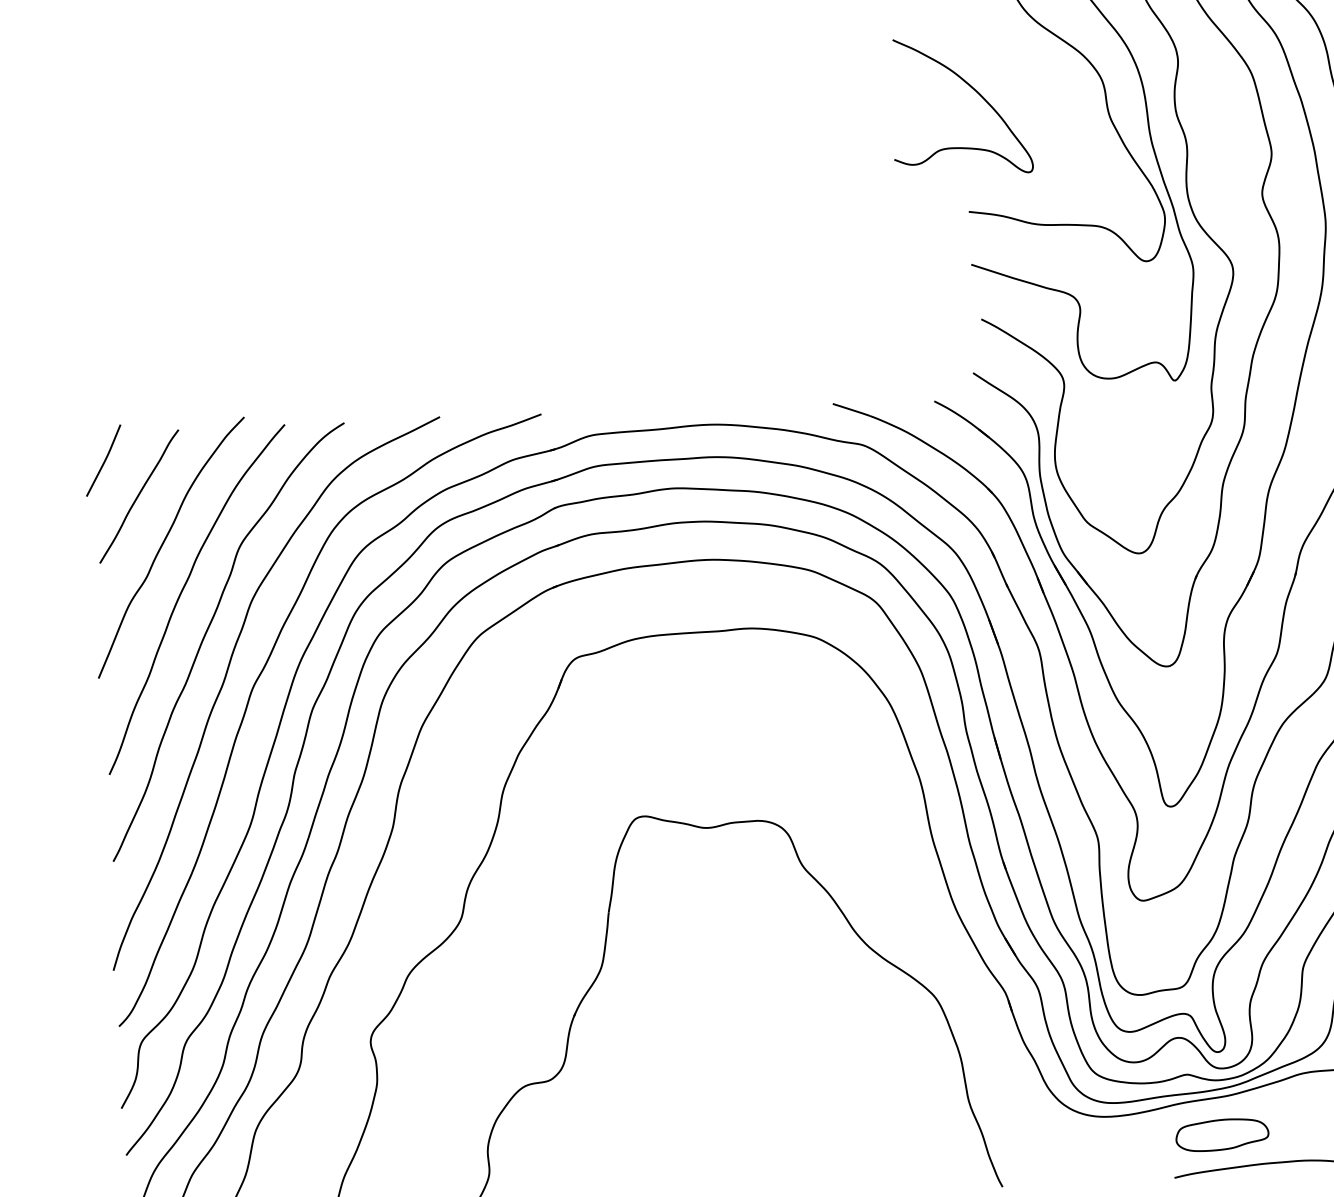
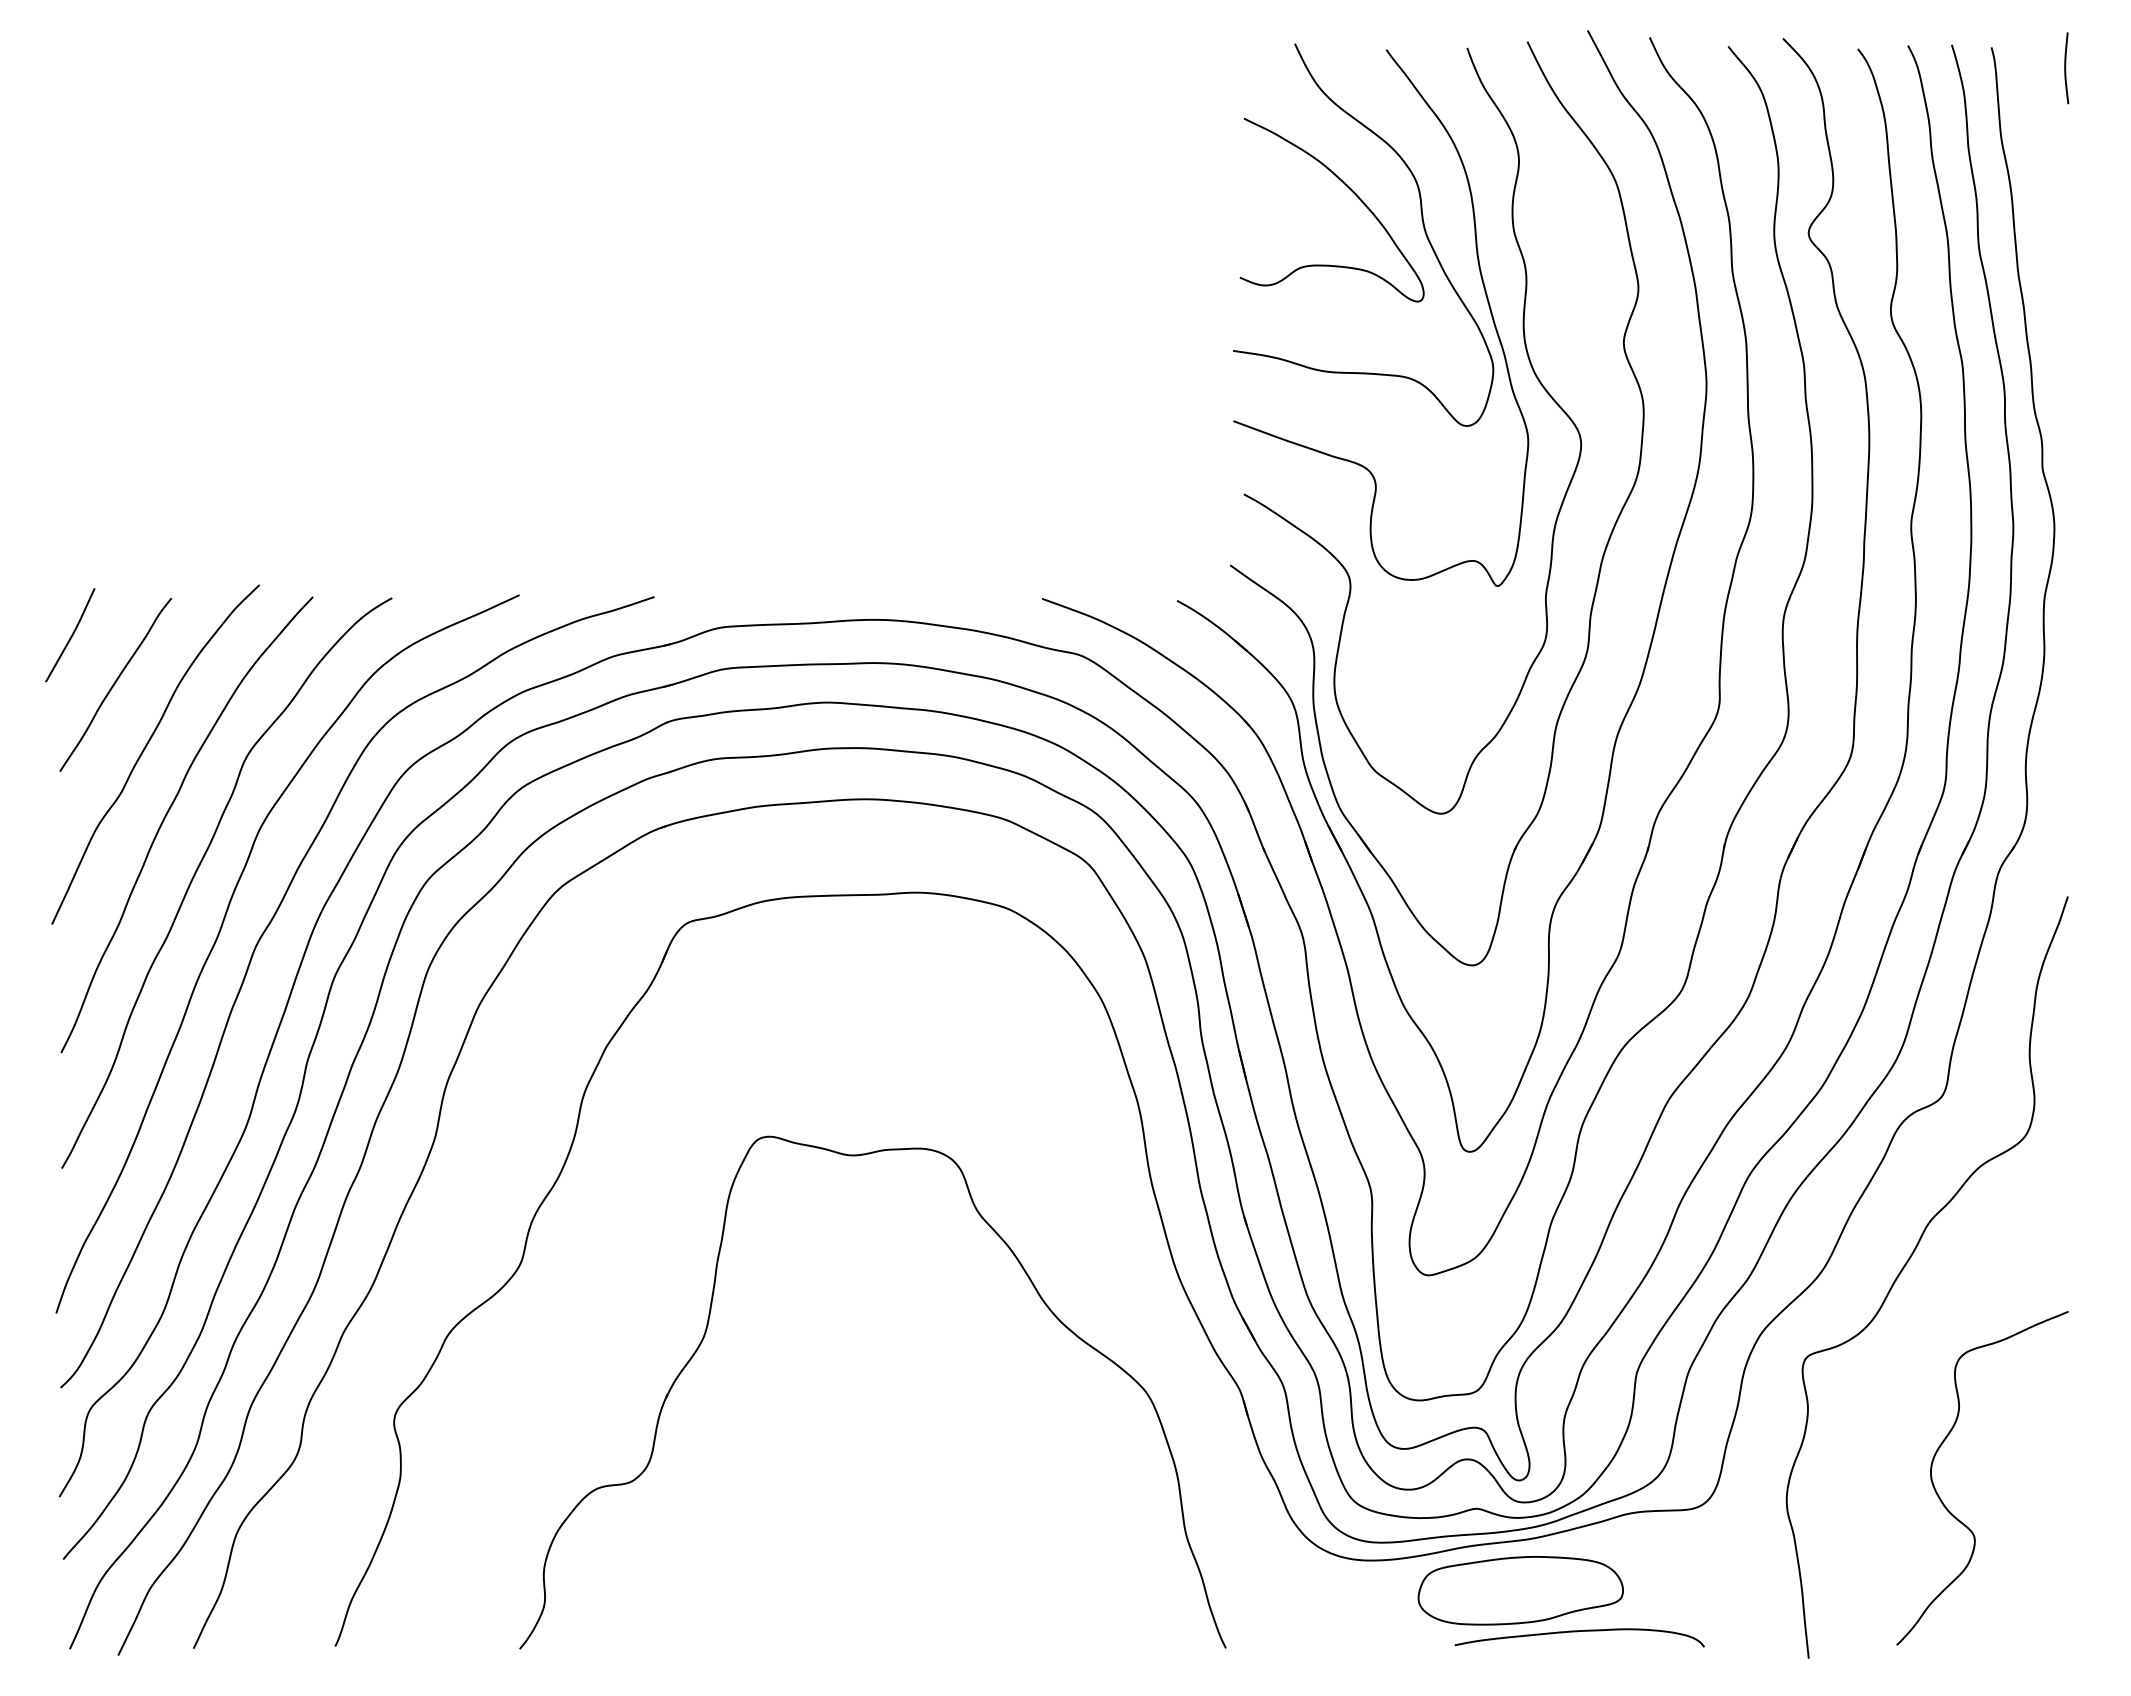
curve: (974, 90) -> (1350, 190), moved
part: (1222, 1134) -> (1520, 1590), size x1.67

